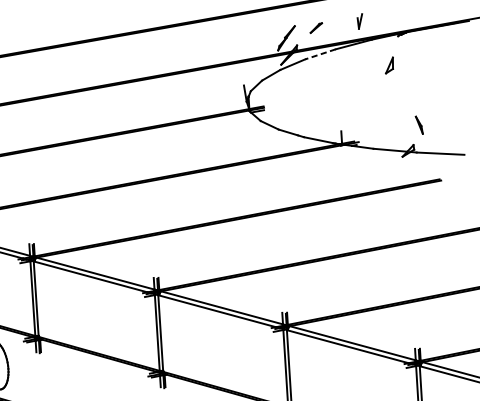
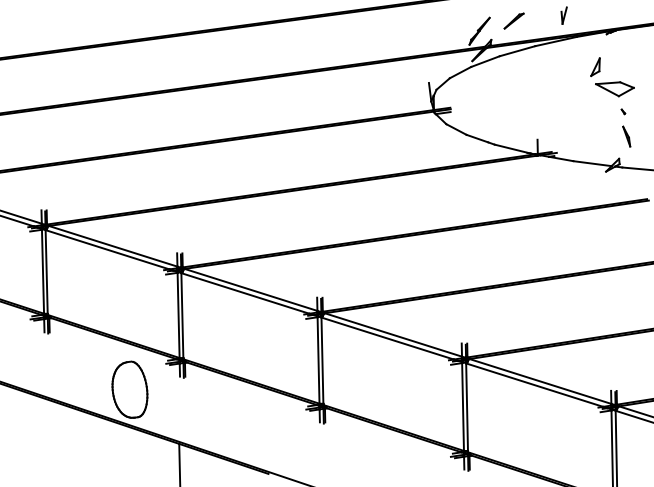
part: (315, 27) -> (513, 20), size x1.43
line: (320, 54) -> (517, 51), dashed -> solid
part: (406, 84) -> (614, 89), added
part: (415, 103) -> (623, 111), added

